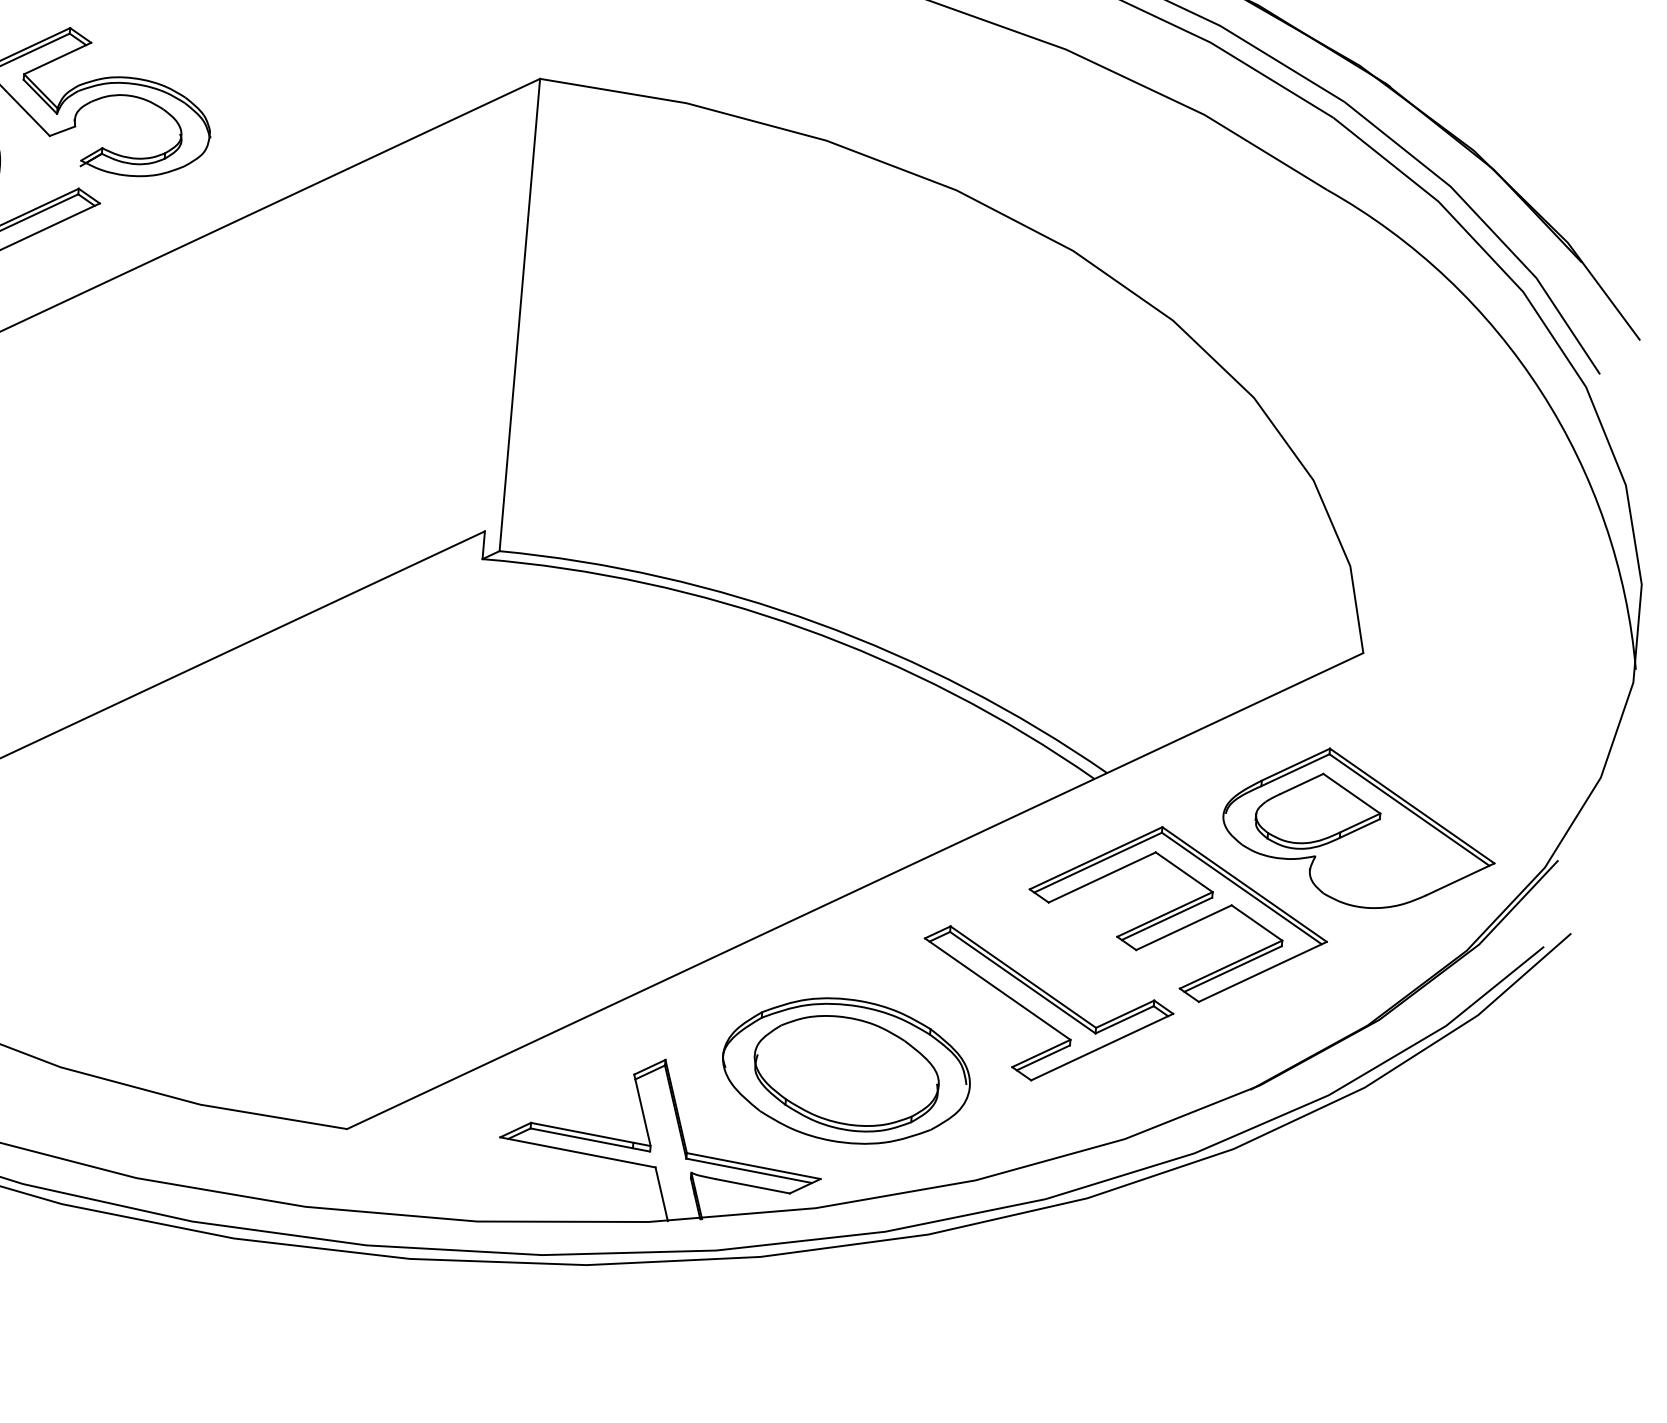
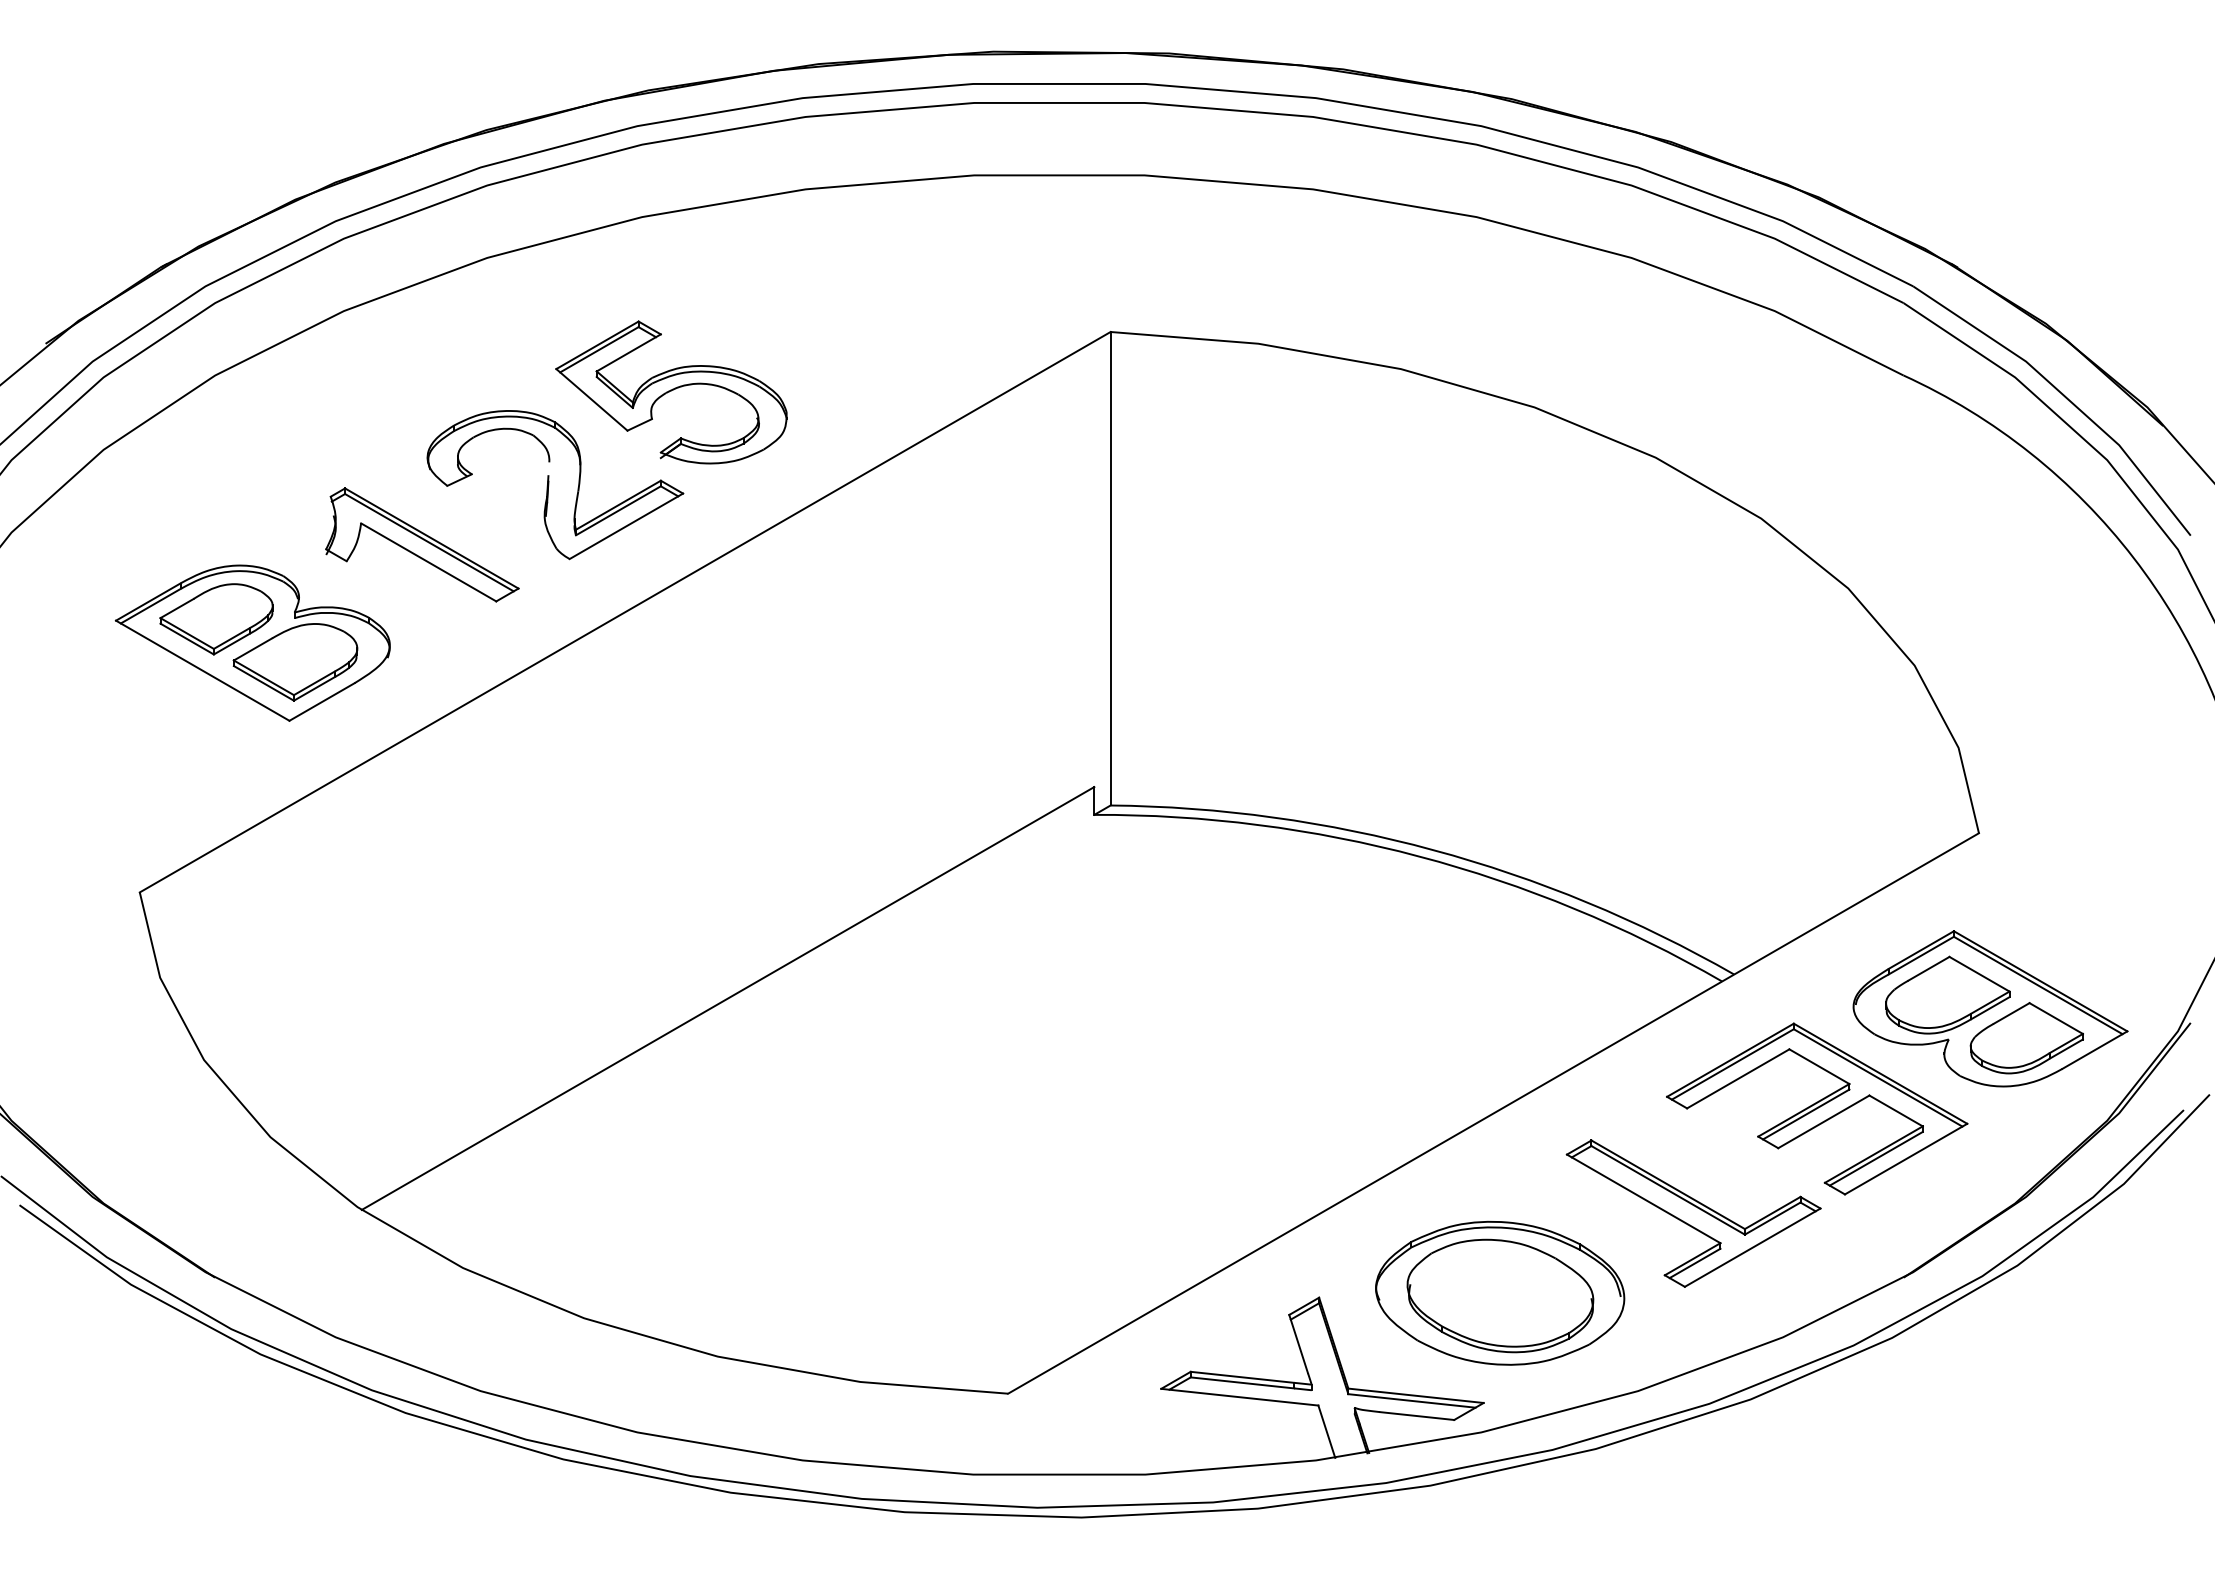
part: (1393, 861) -> (2026, 1038), added

